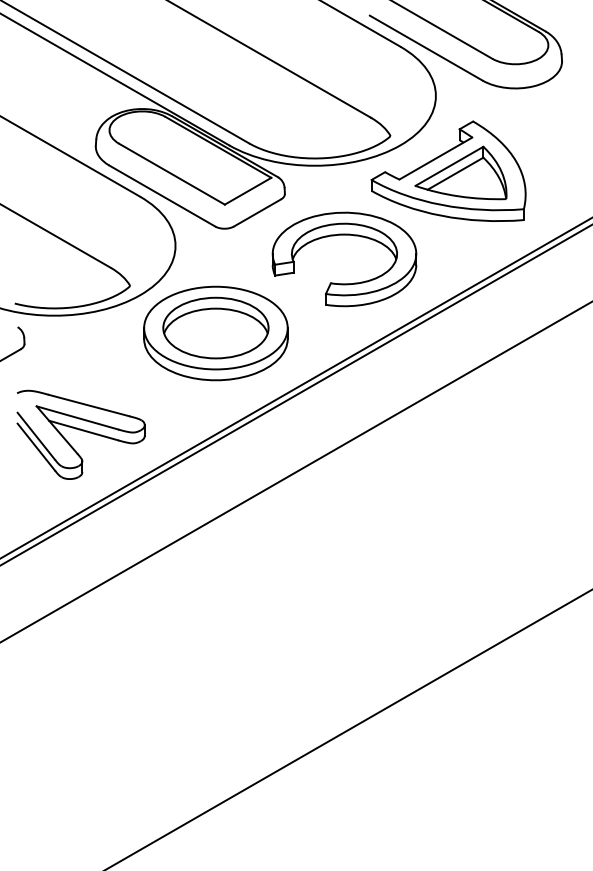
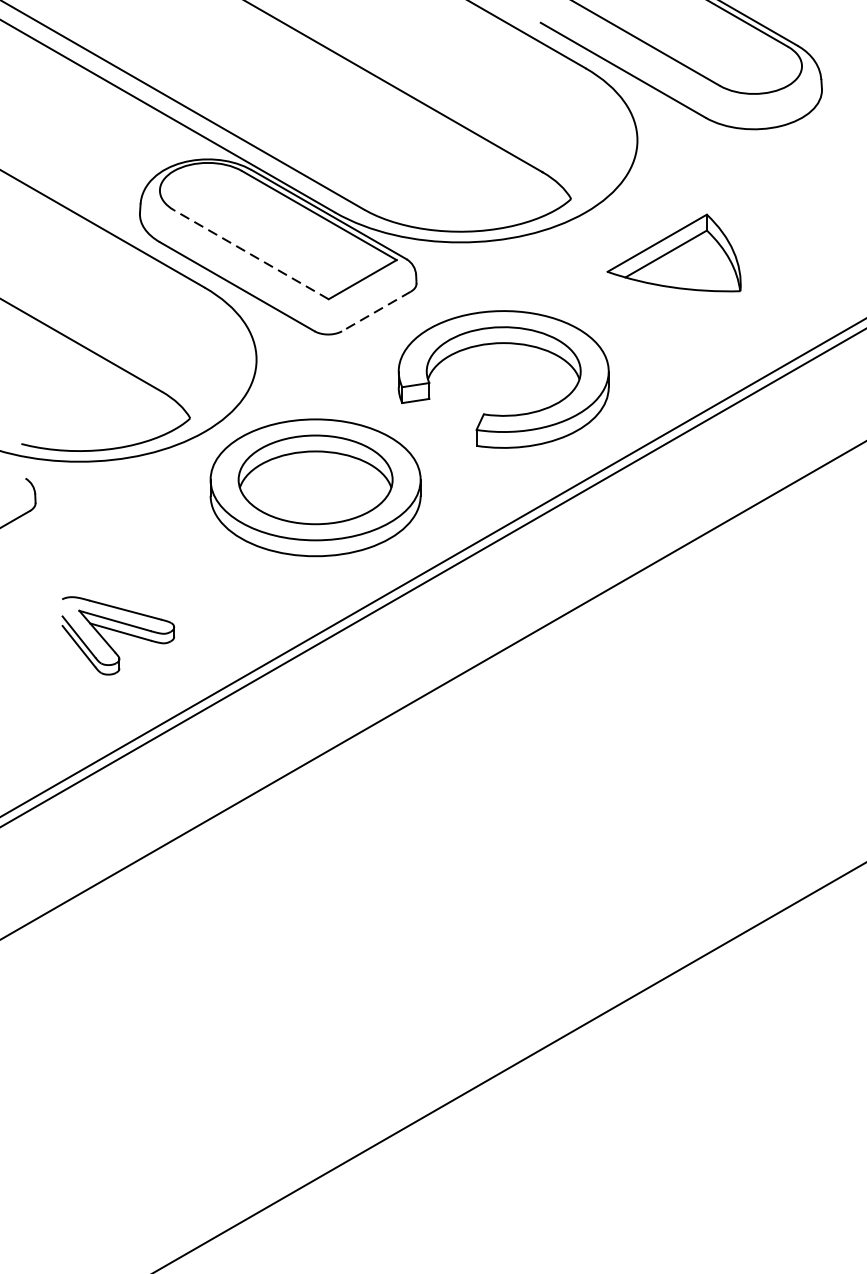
part: (448, 170) -> (655, 249), removed
line: (171, 173) -> (250, 253), solid -> dashed
line: (257, 213) -> (376, 312), solid -> dashed
part: (80, 434) -> (117, 635), size x0.6

